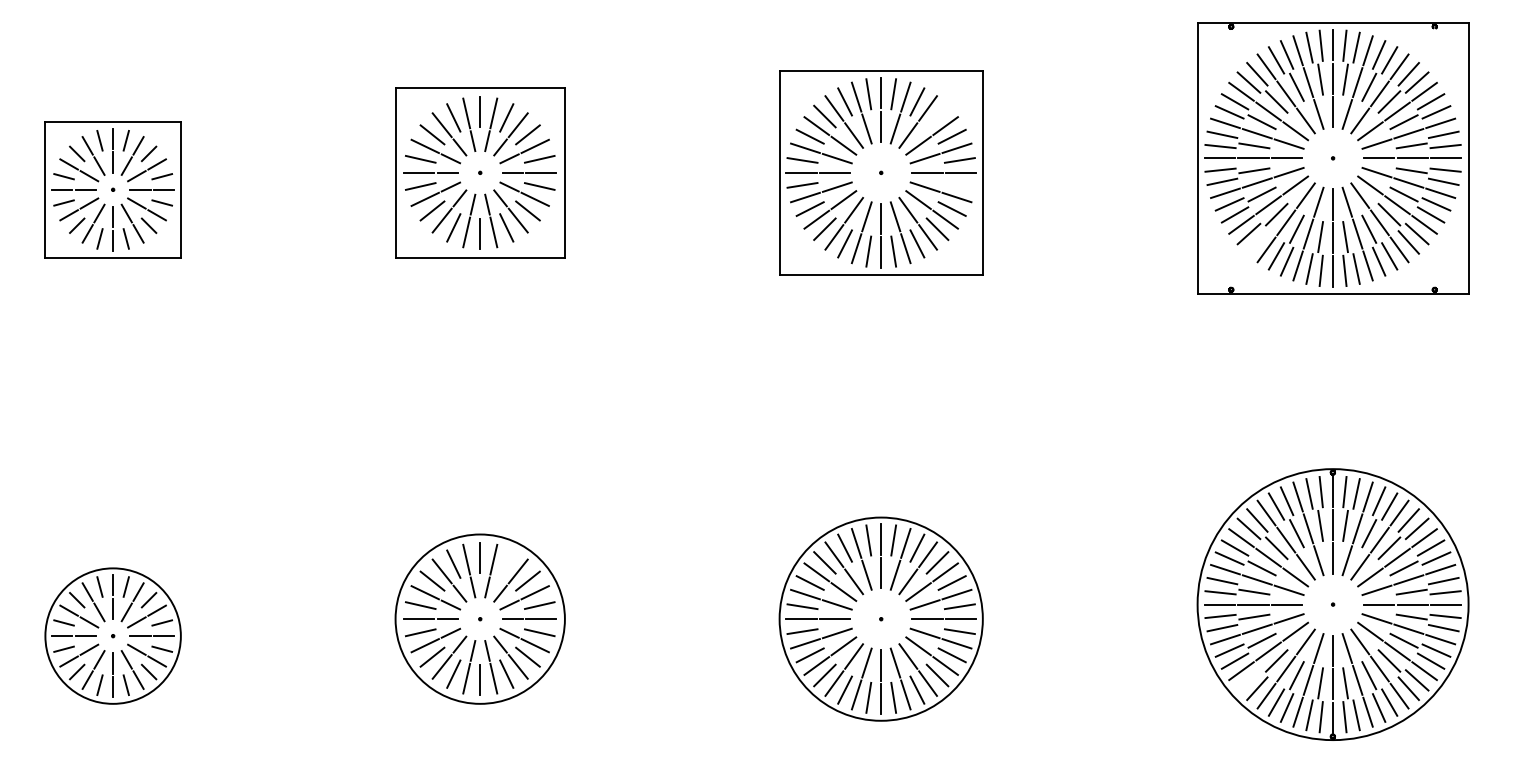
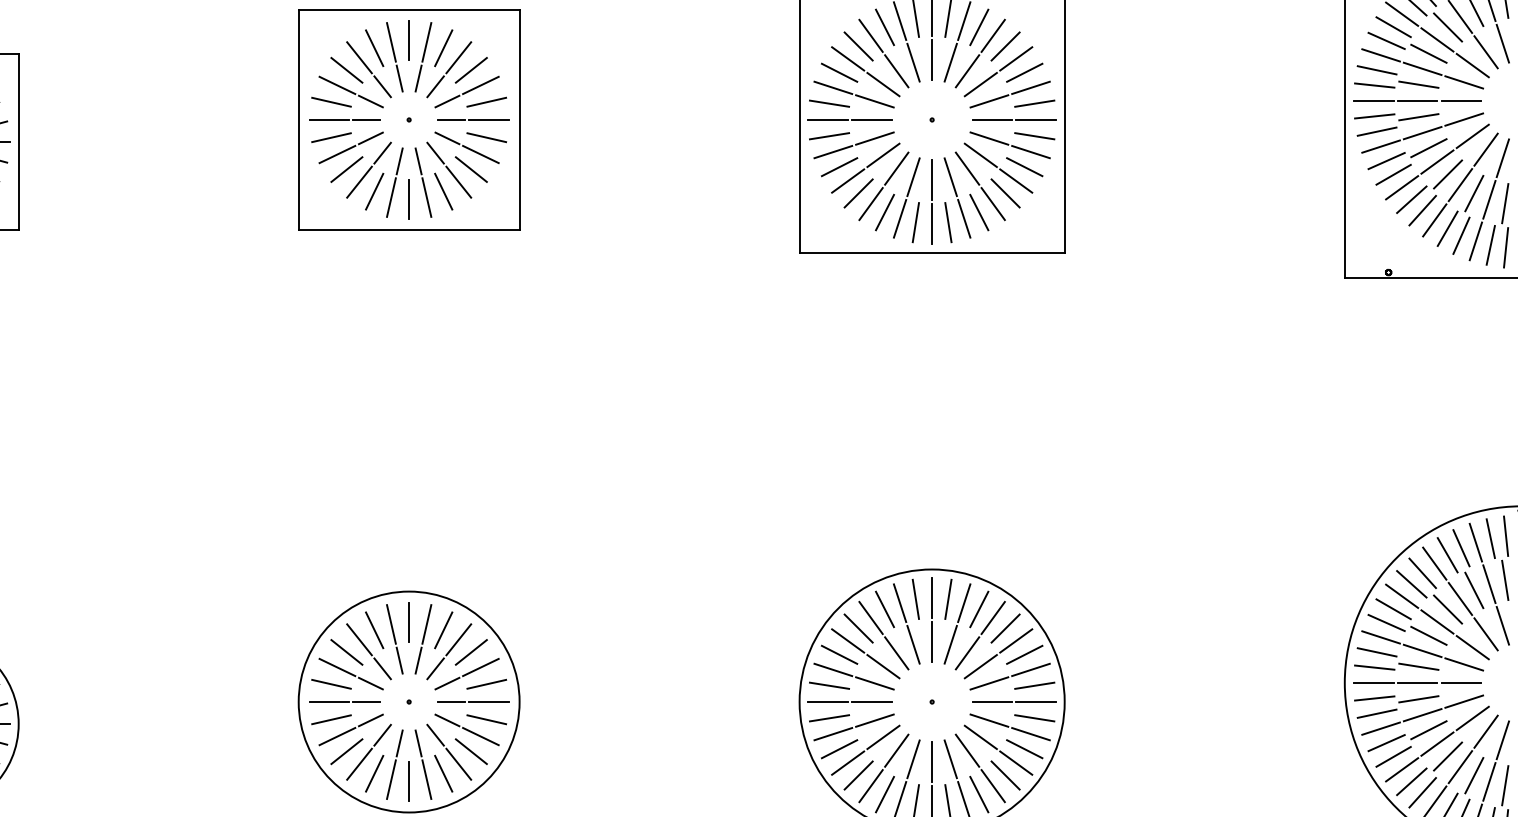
line: (937, 116) -> (1005, 46), added
line: (959, 185) -> (1034, 136), added
line: (1257, 242) -> (1422, 210), added
line: (506, 563) -> (443, 629), added
line: (1248, 680) -> (1411, 782), added

